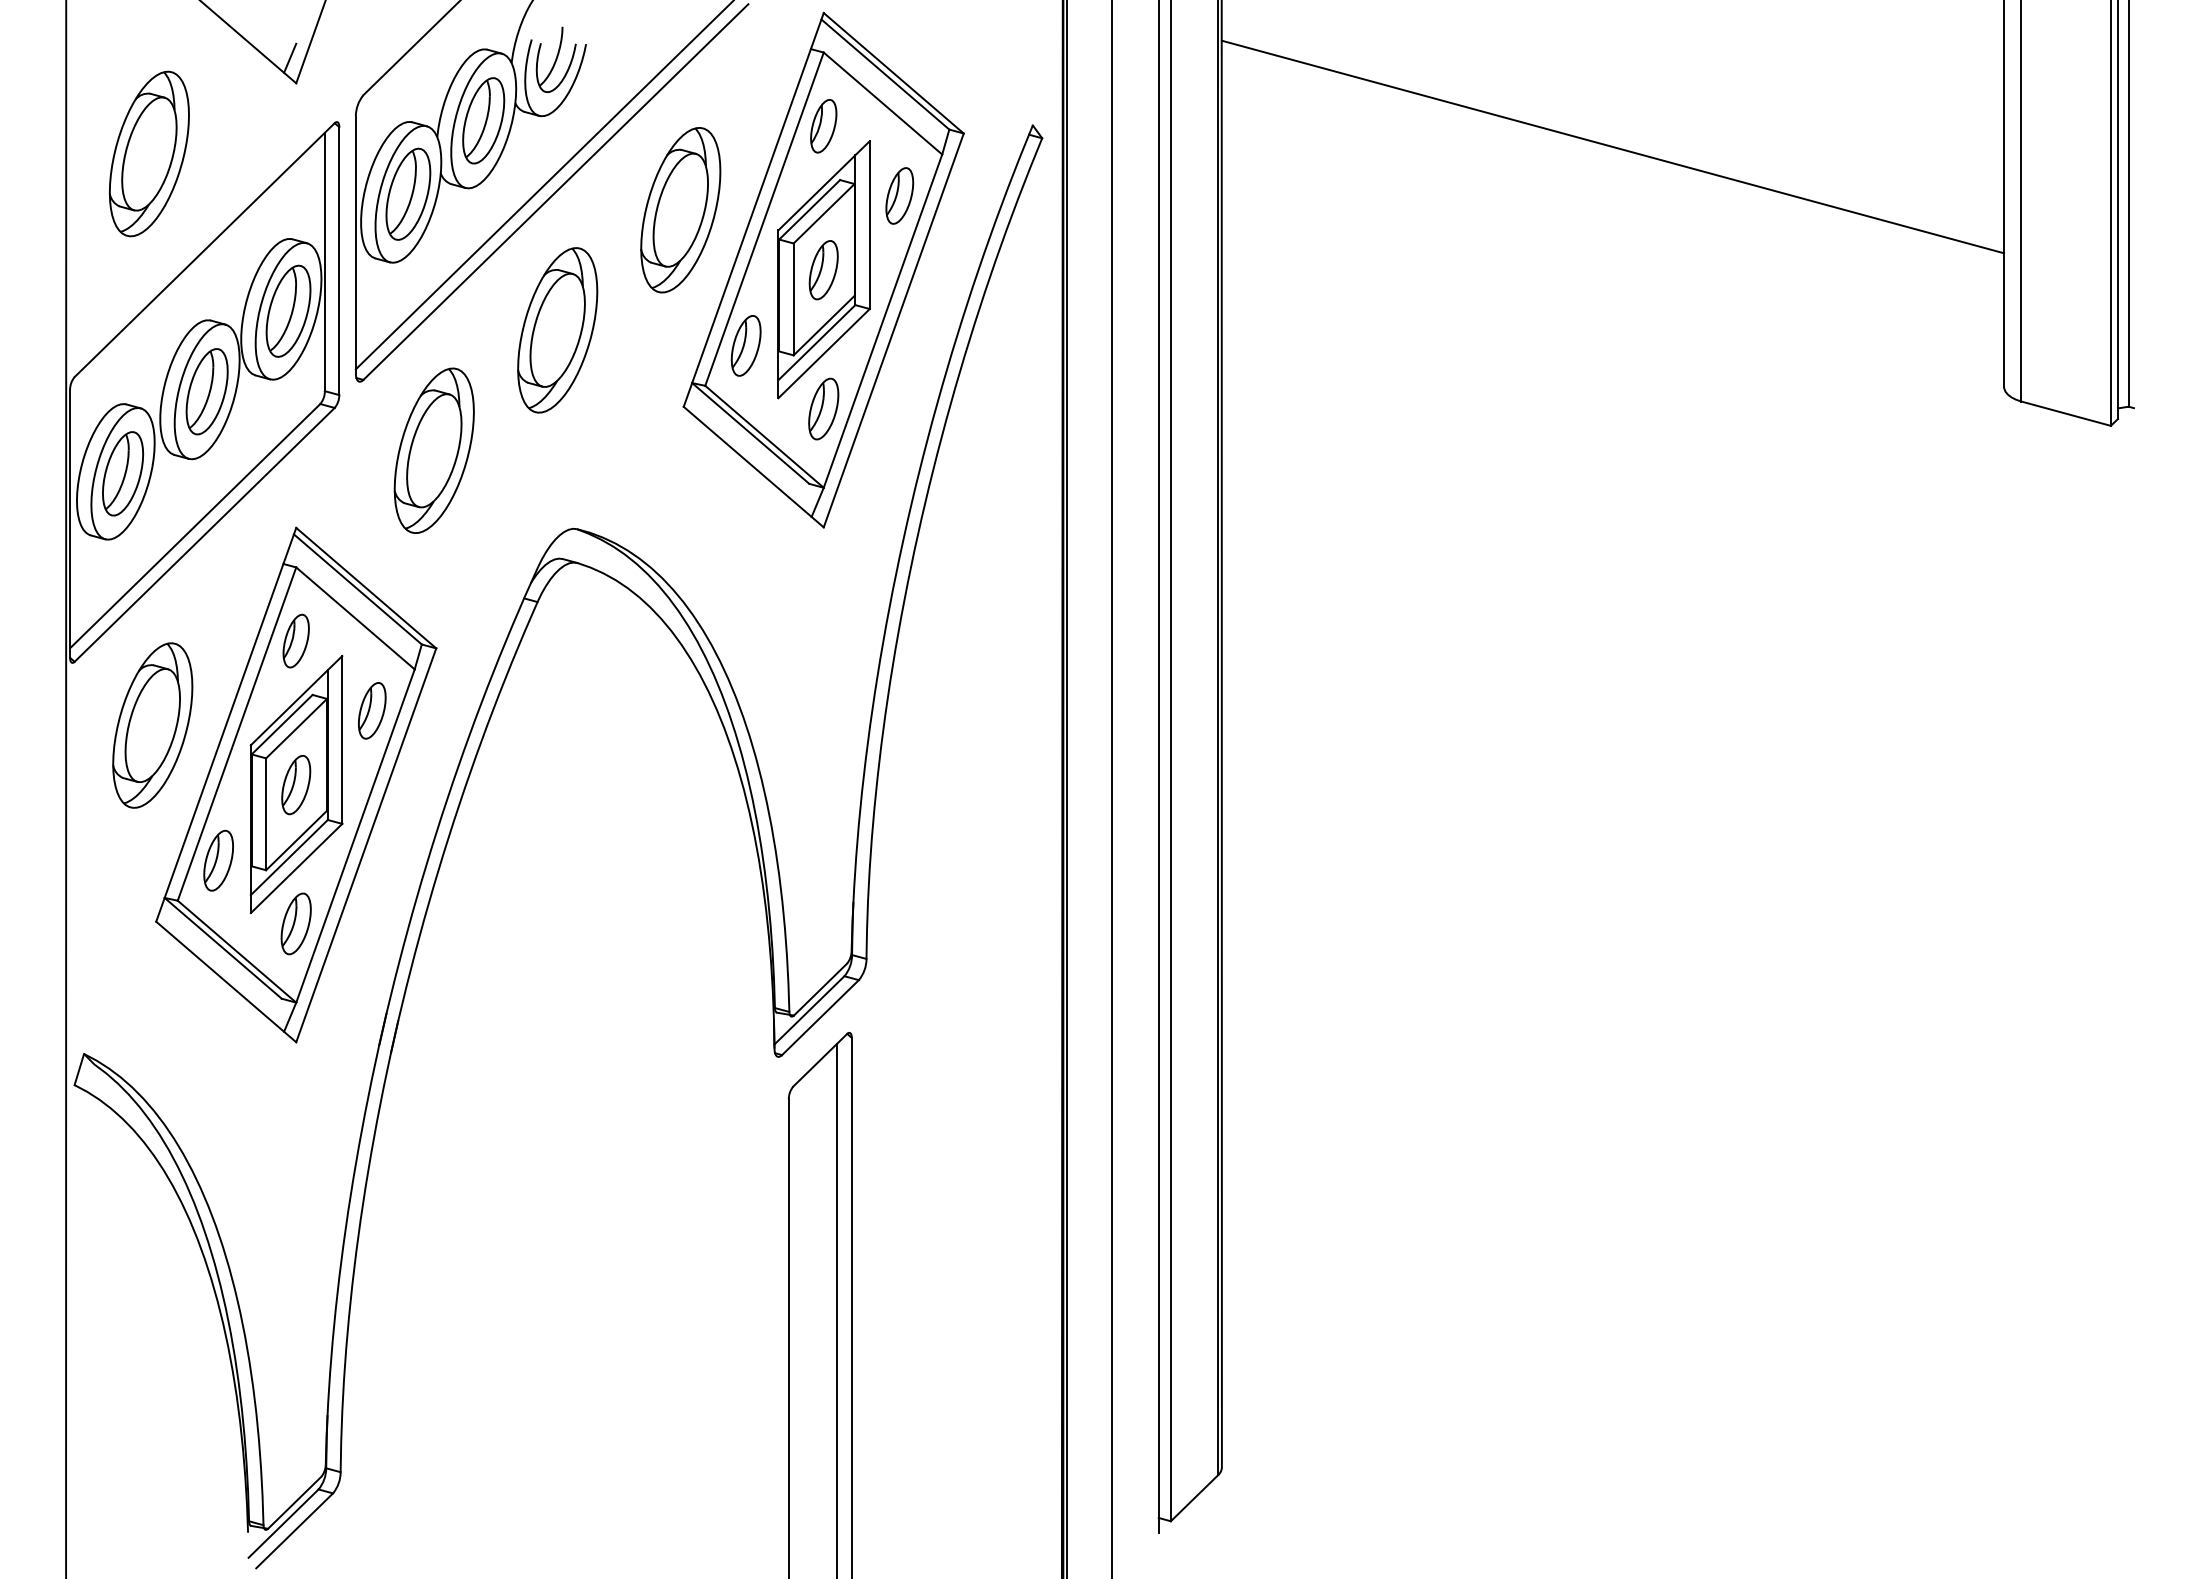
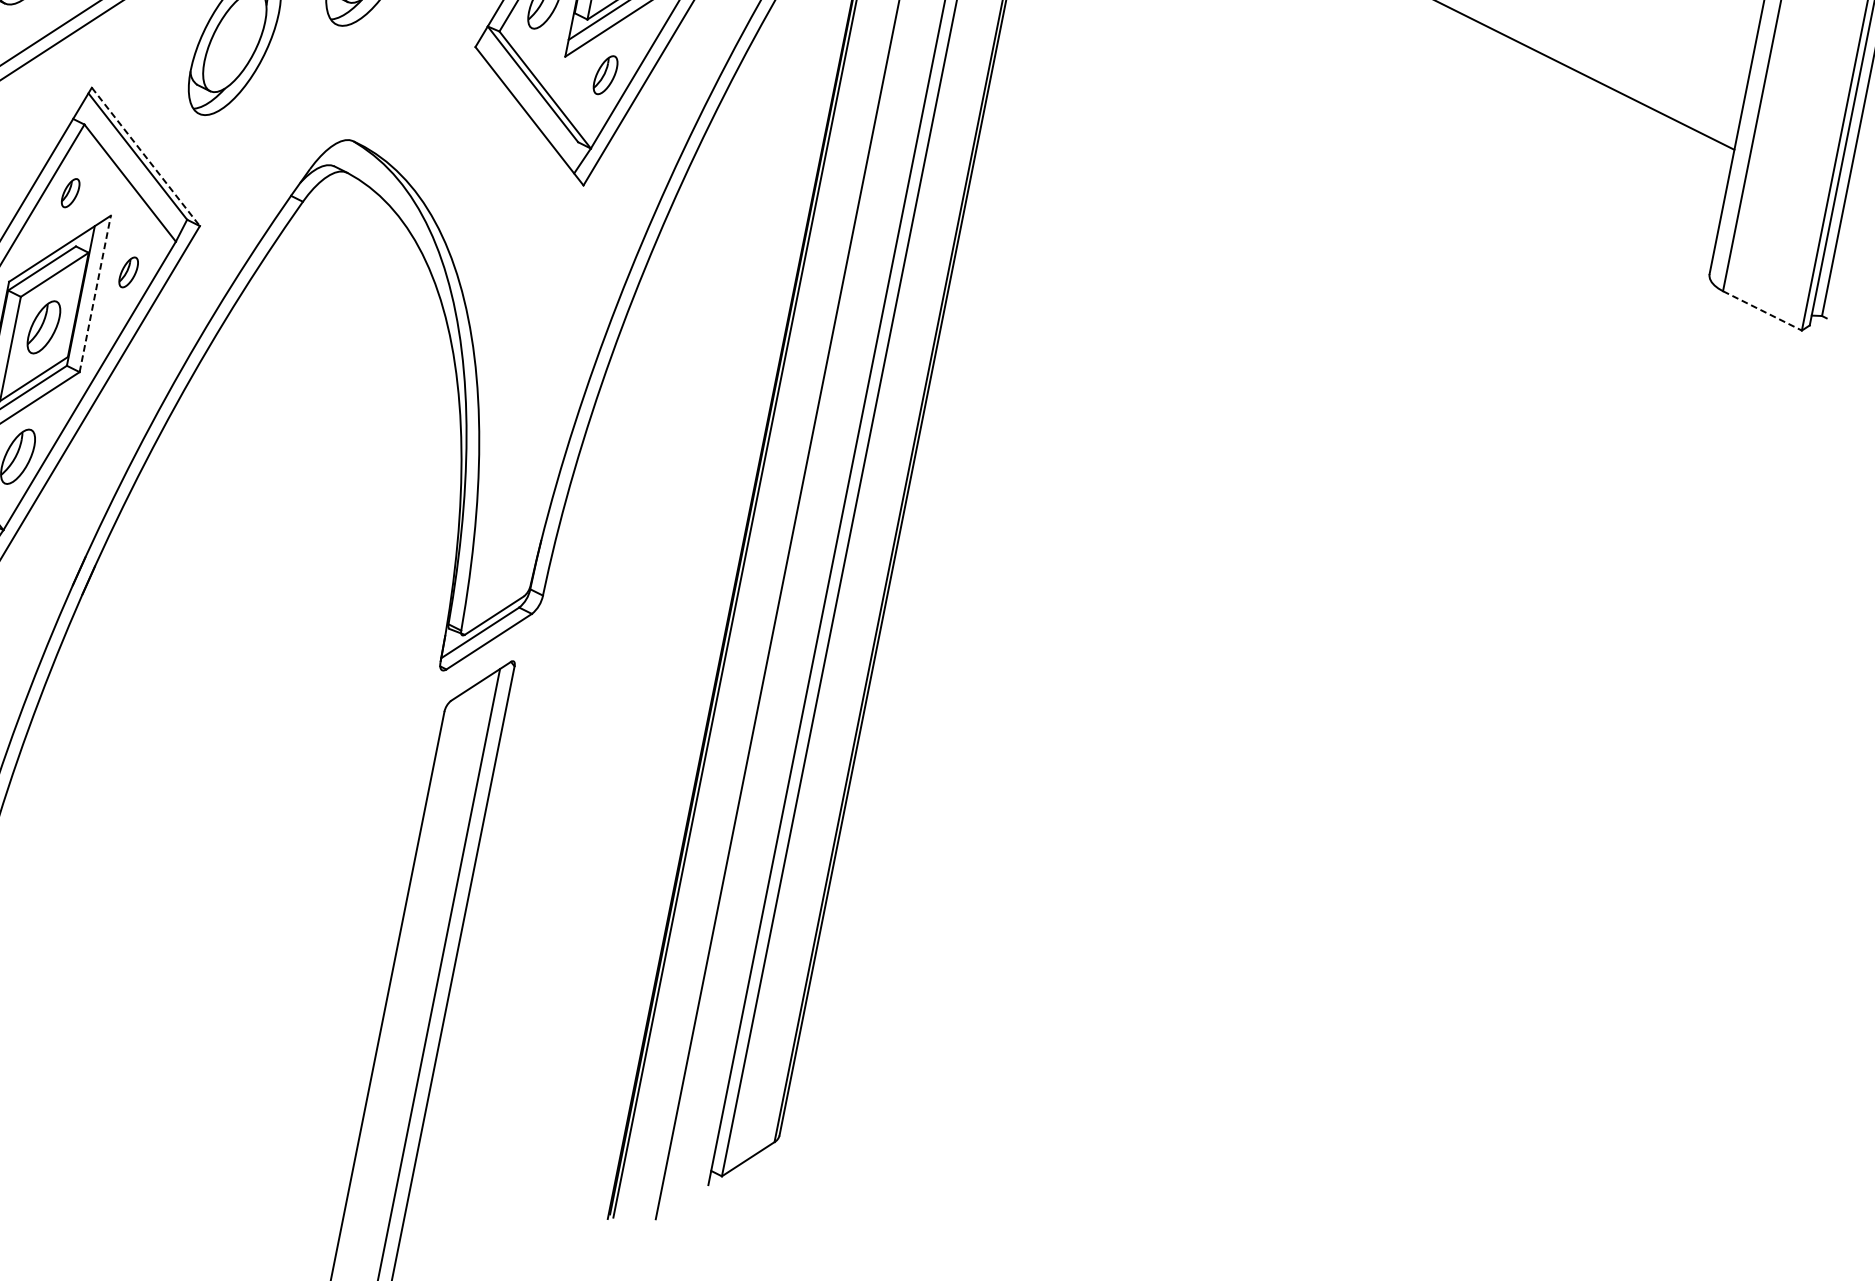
part: (823, 408) -> (605, 74), size x0.7
line: (2066, 413) -> (1762, 310), solid -> dashed
line: (366, 588) -> (146, 157), solid -> dashed
part: (295, 640) -> (70, 192), size x0.6
part: (372, 710) -> (128, 272), size x0.6
line: (342, 739) -> (95, 293), solid -> dashed

